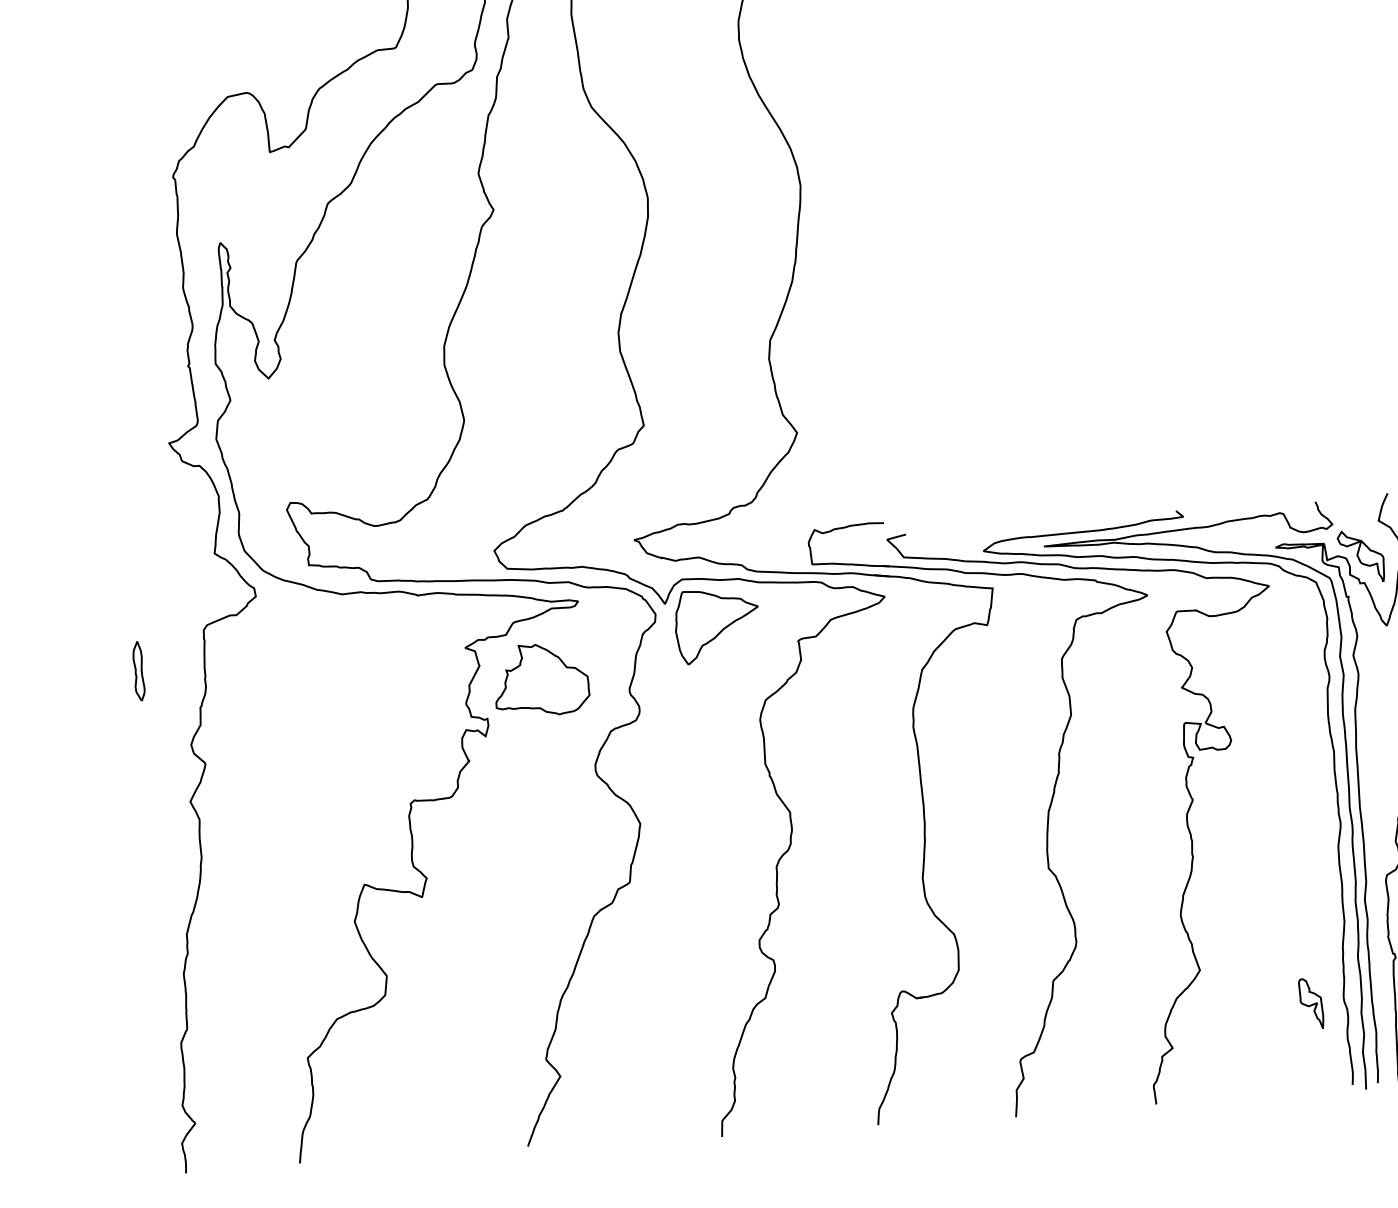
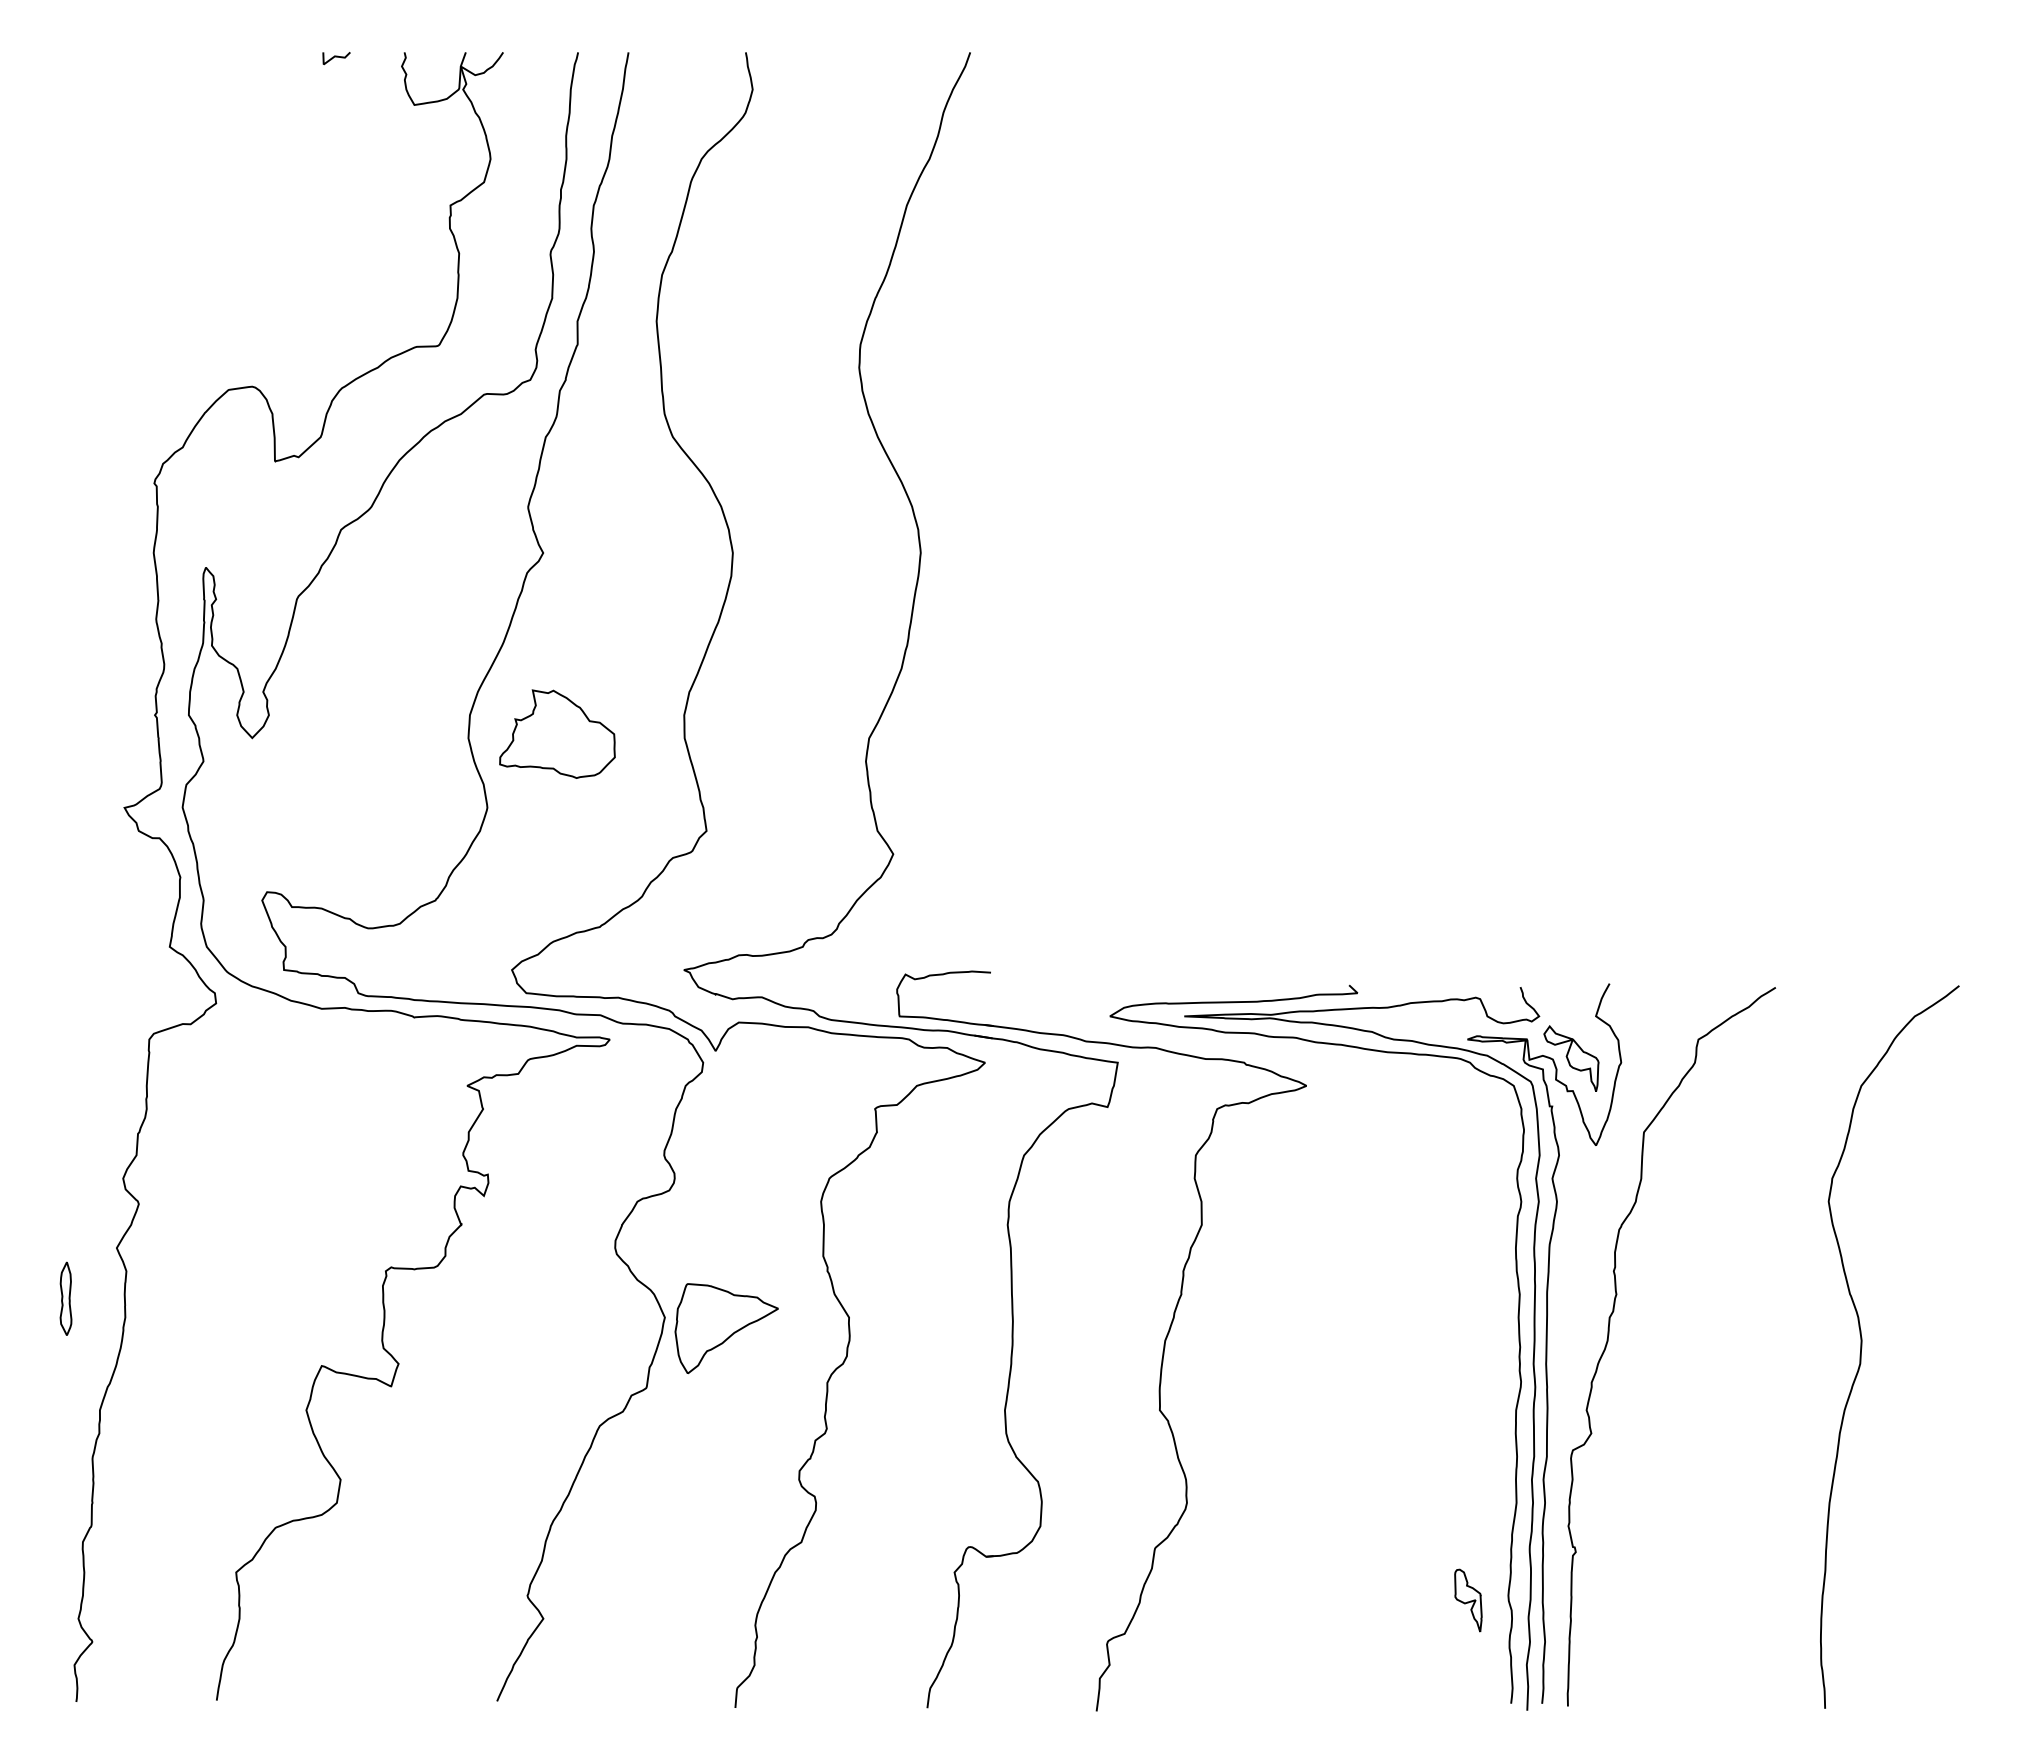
part: (717, 625) -> (726, 1328), moved
part: (138, 671) -> (65, 1298), moved
part: (541, 679) -> (557, 733), moved
curve: (1186, 818) -> (1332, 1362), removed

